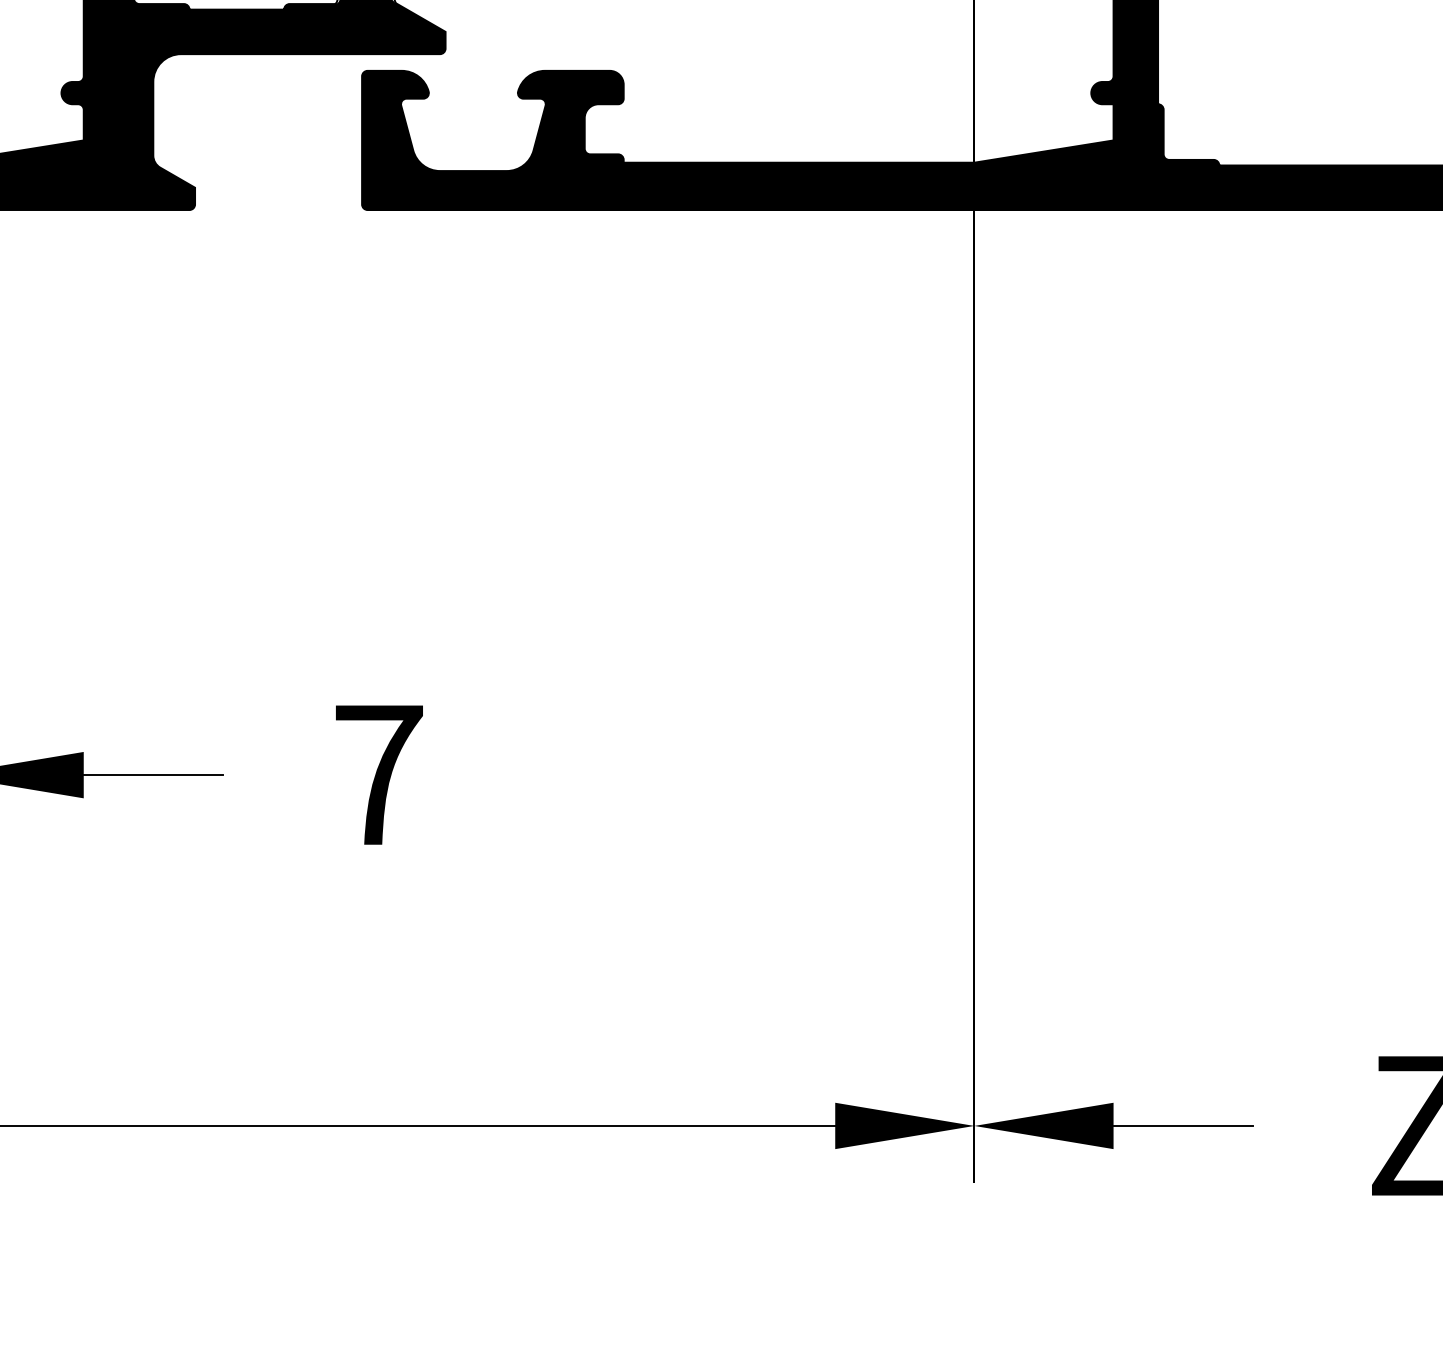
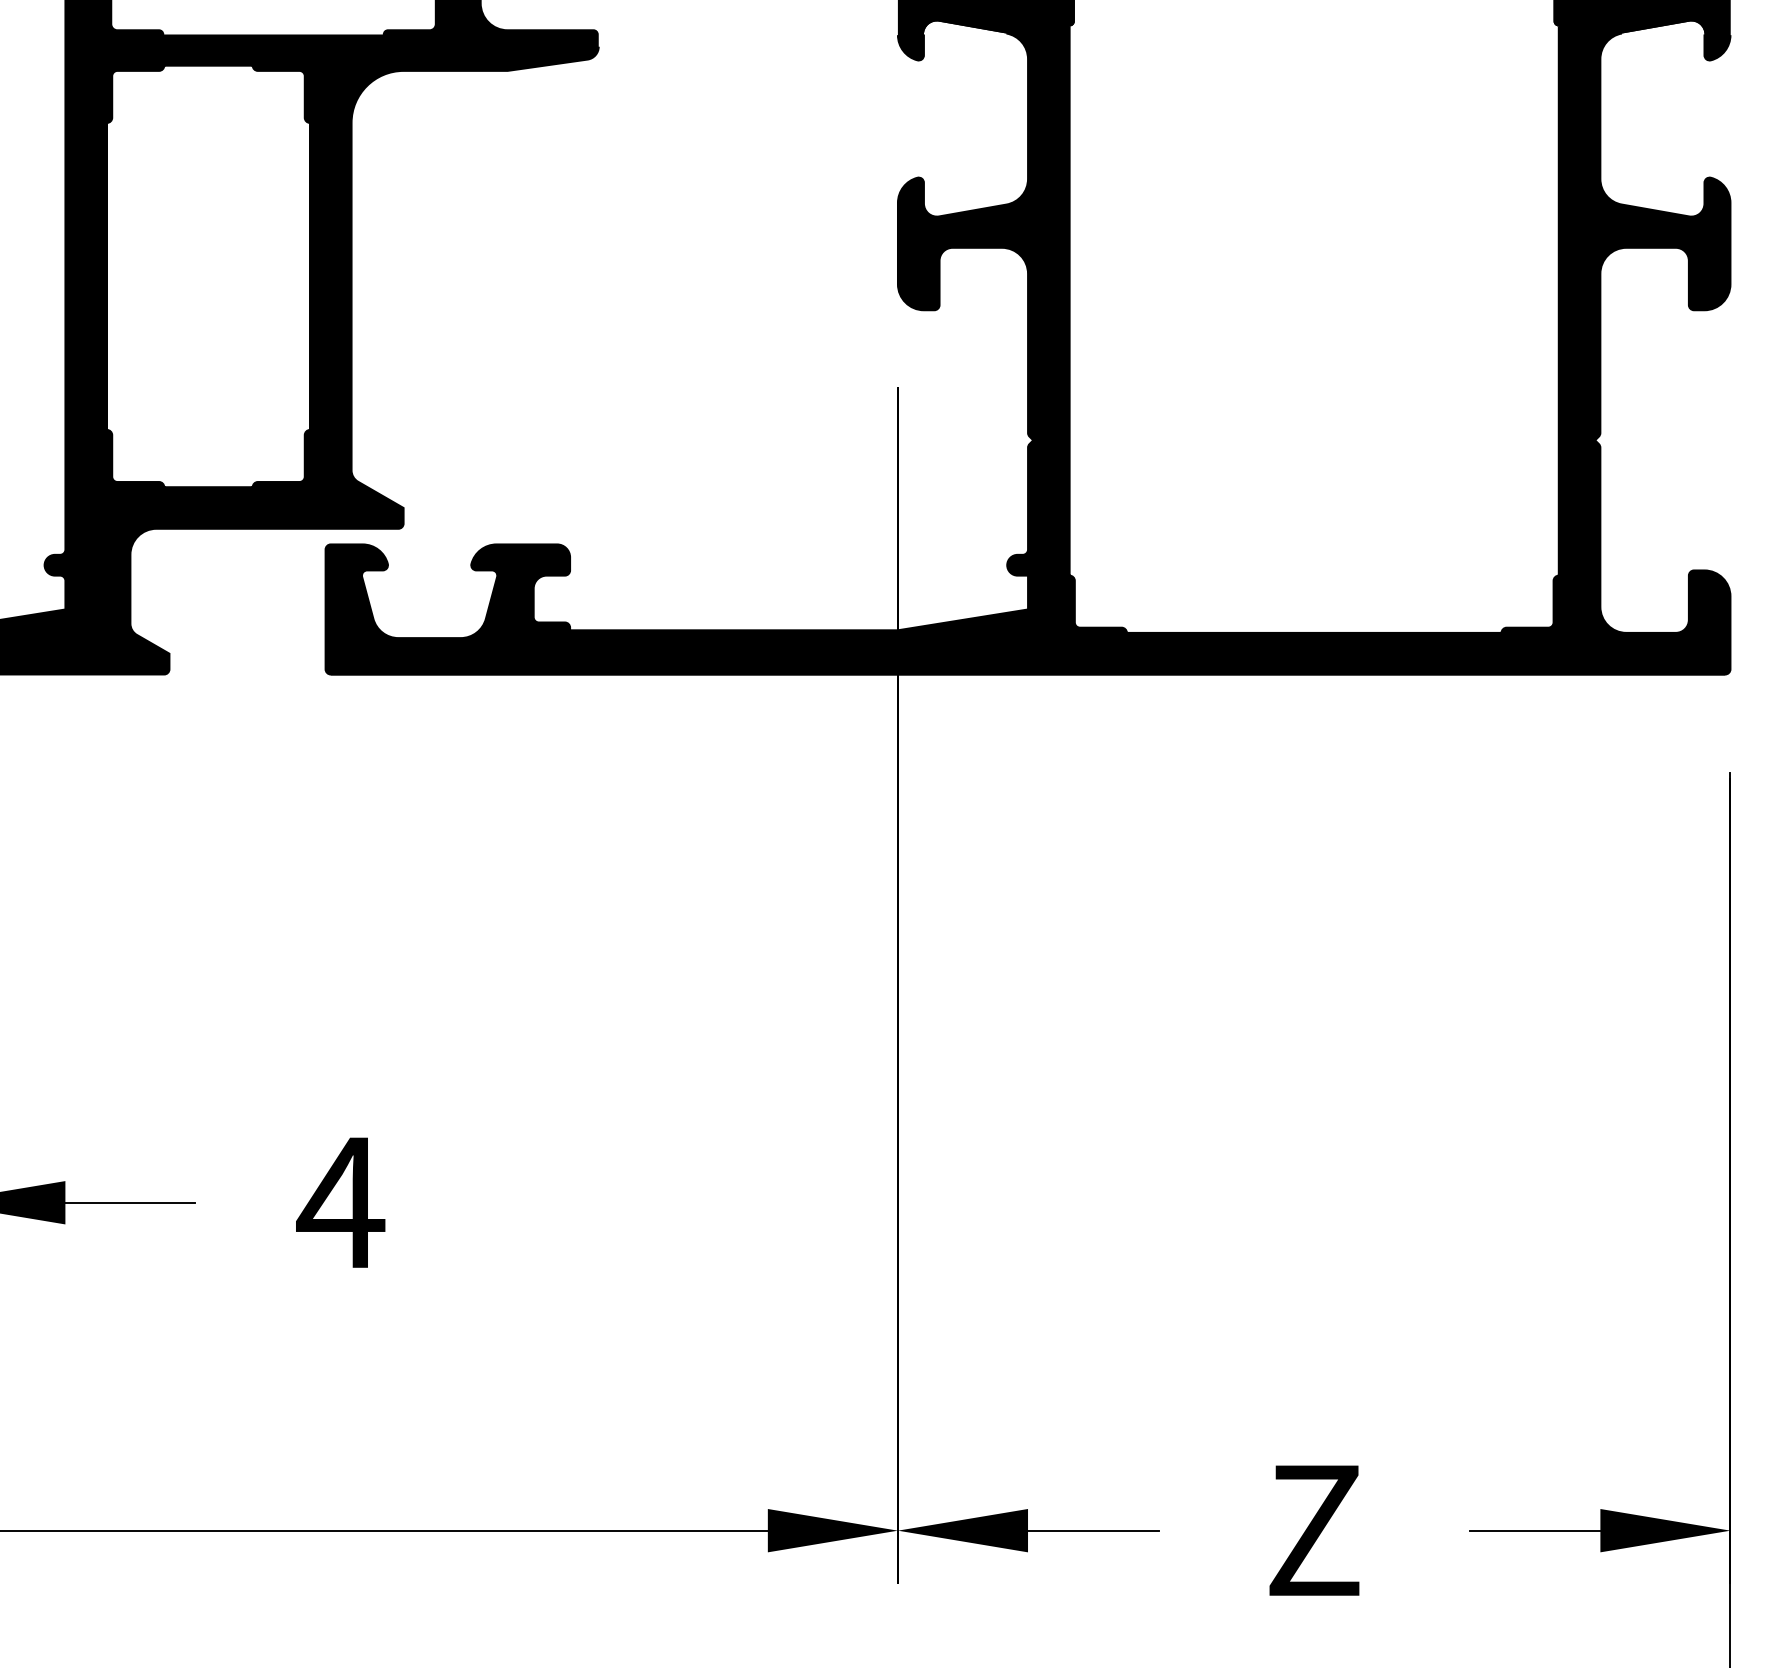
text: (378, 774) -> (340, 1202), 7 -> 4

